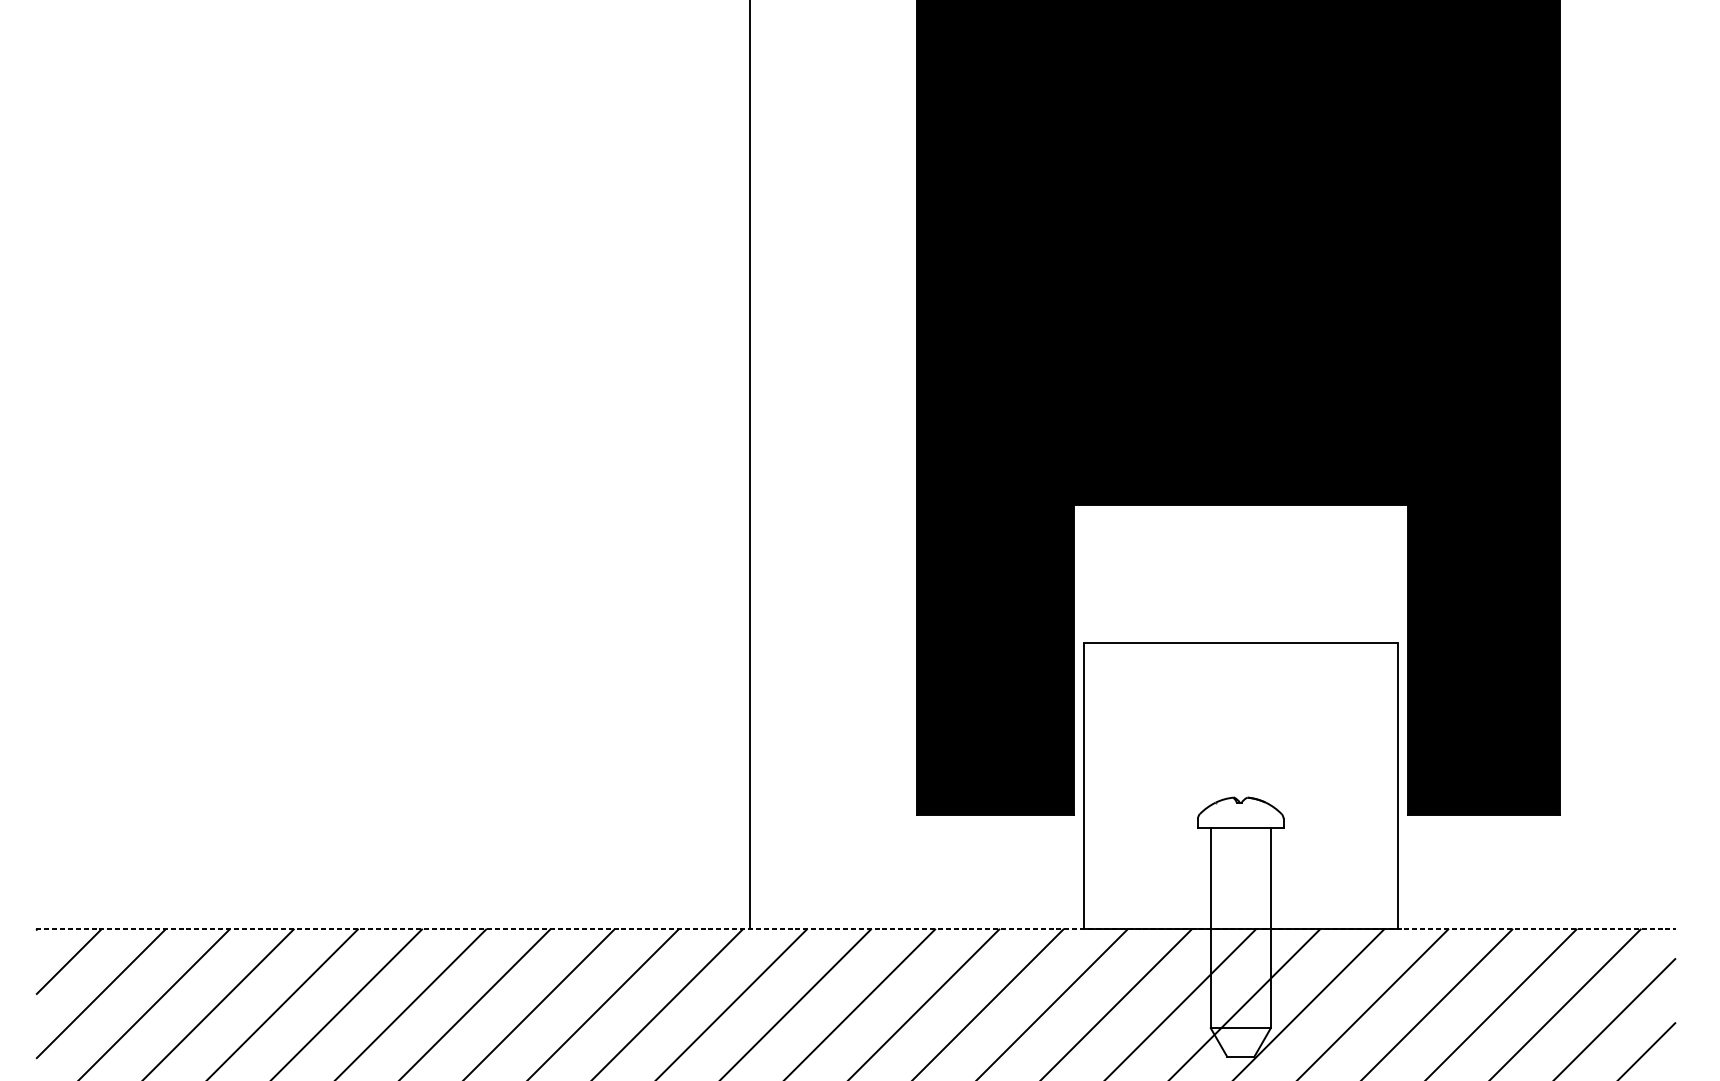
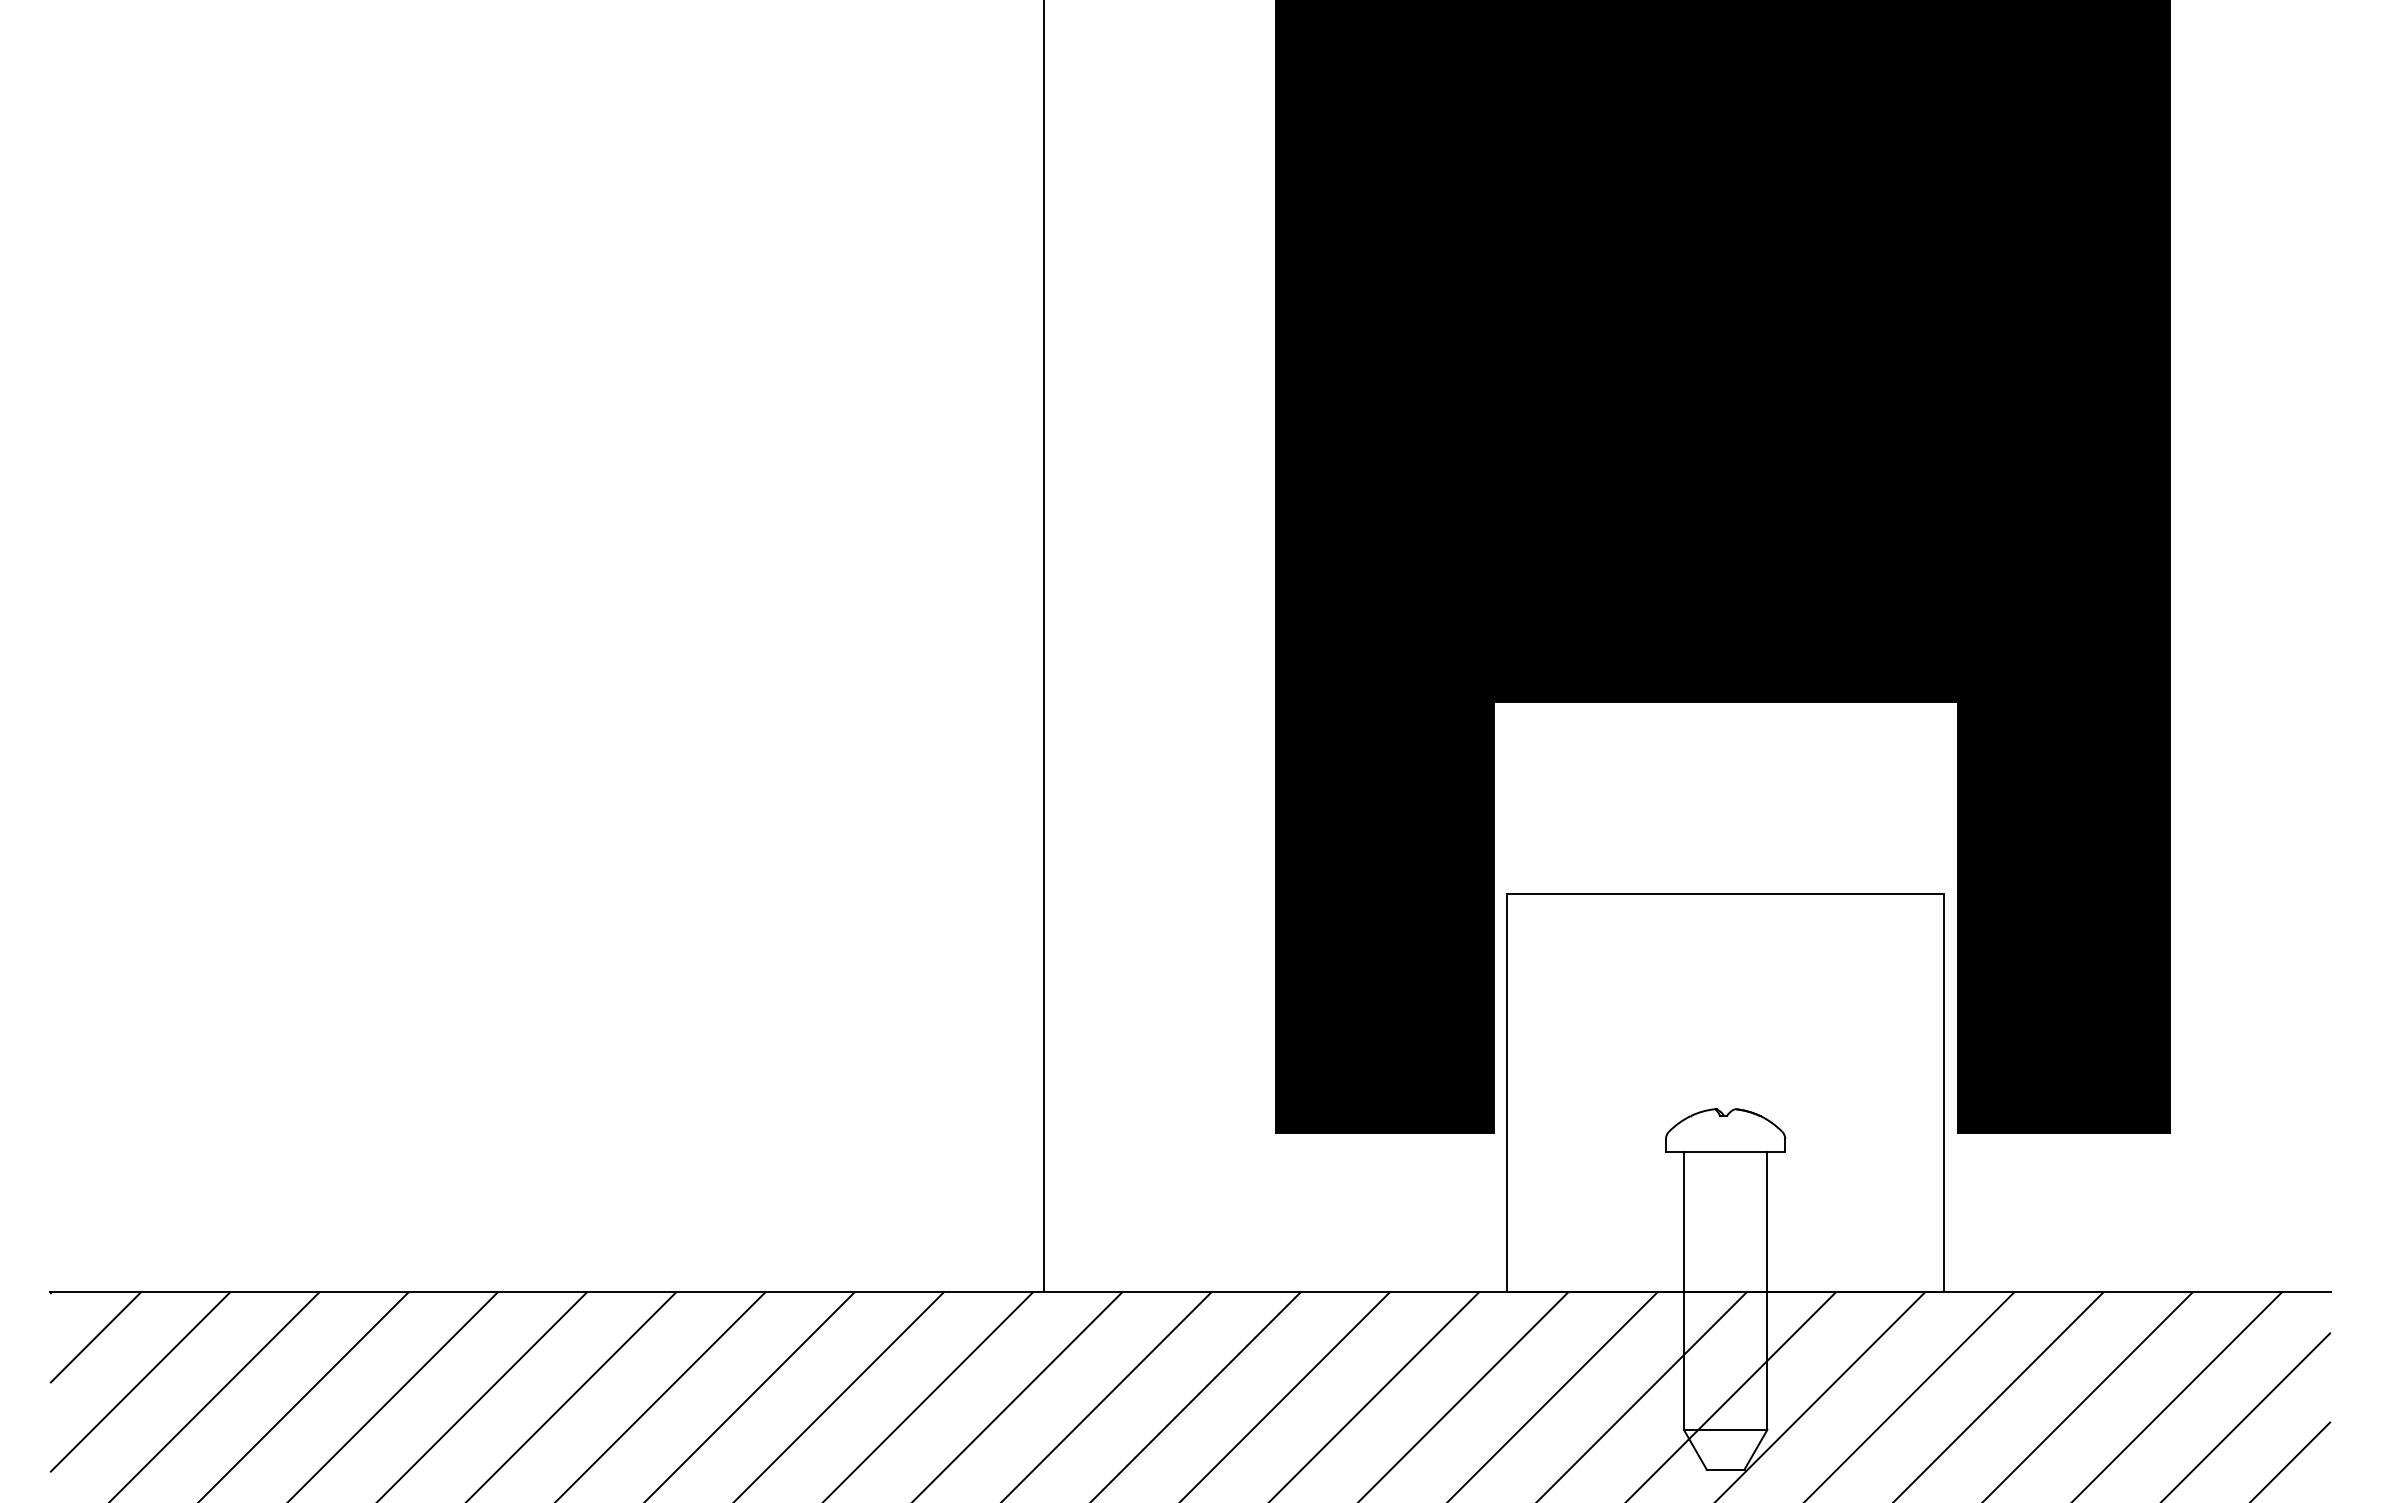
line: (856, 928) -> (1190, 1291), dashed -> solid

